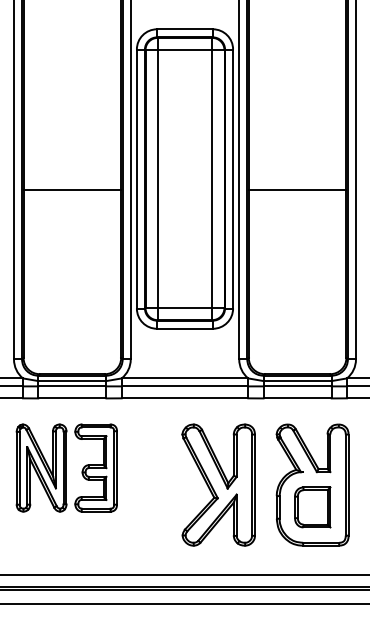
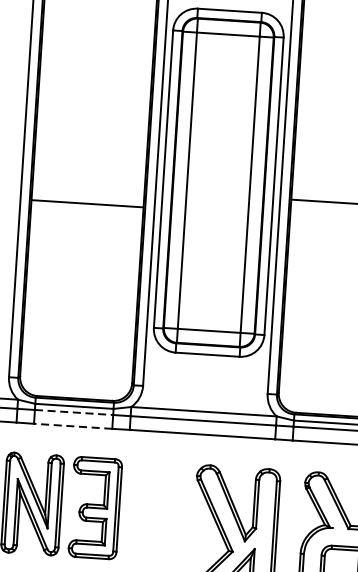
line: (72, 189) -> (87, 203), moved
line: (72, 386) -> (74, 412), solid -> dashed
line: (71, 398) -> (72, 426), solid -> dashed

